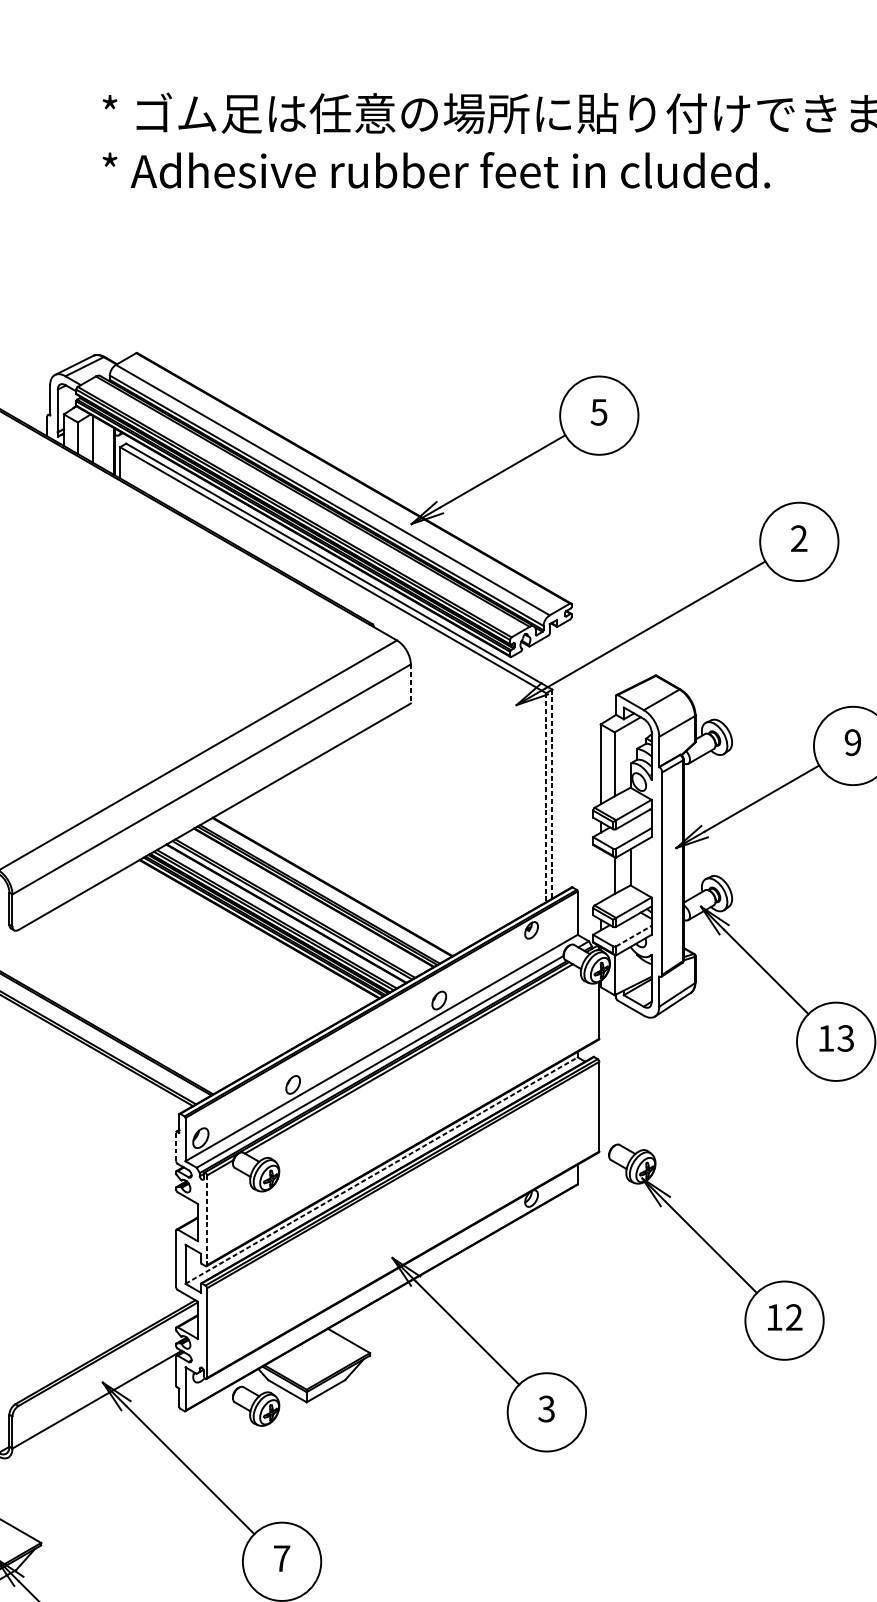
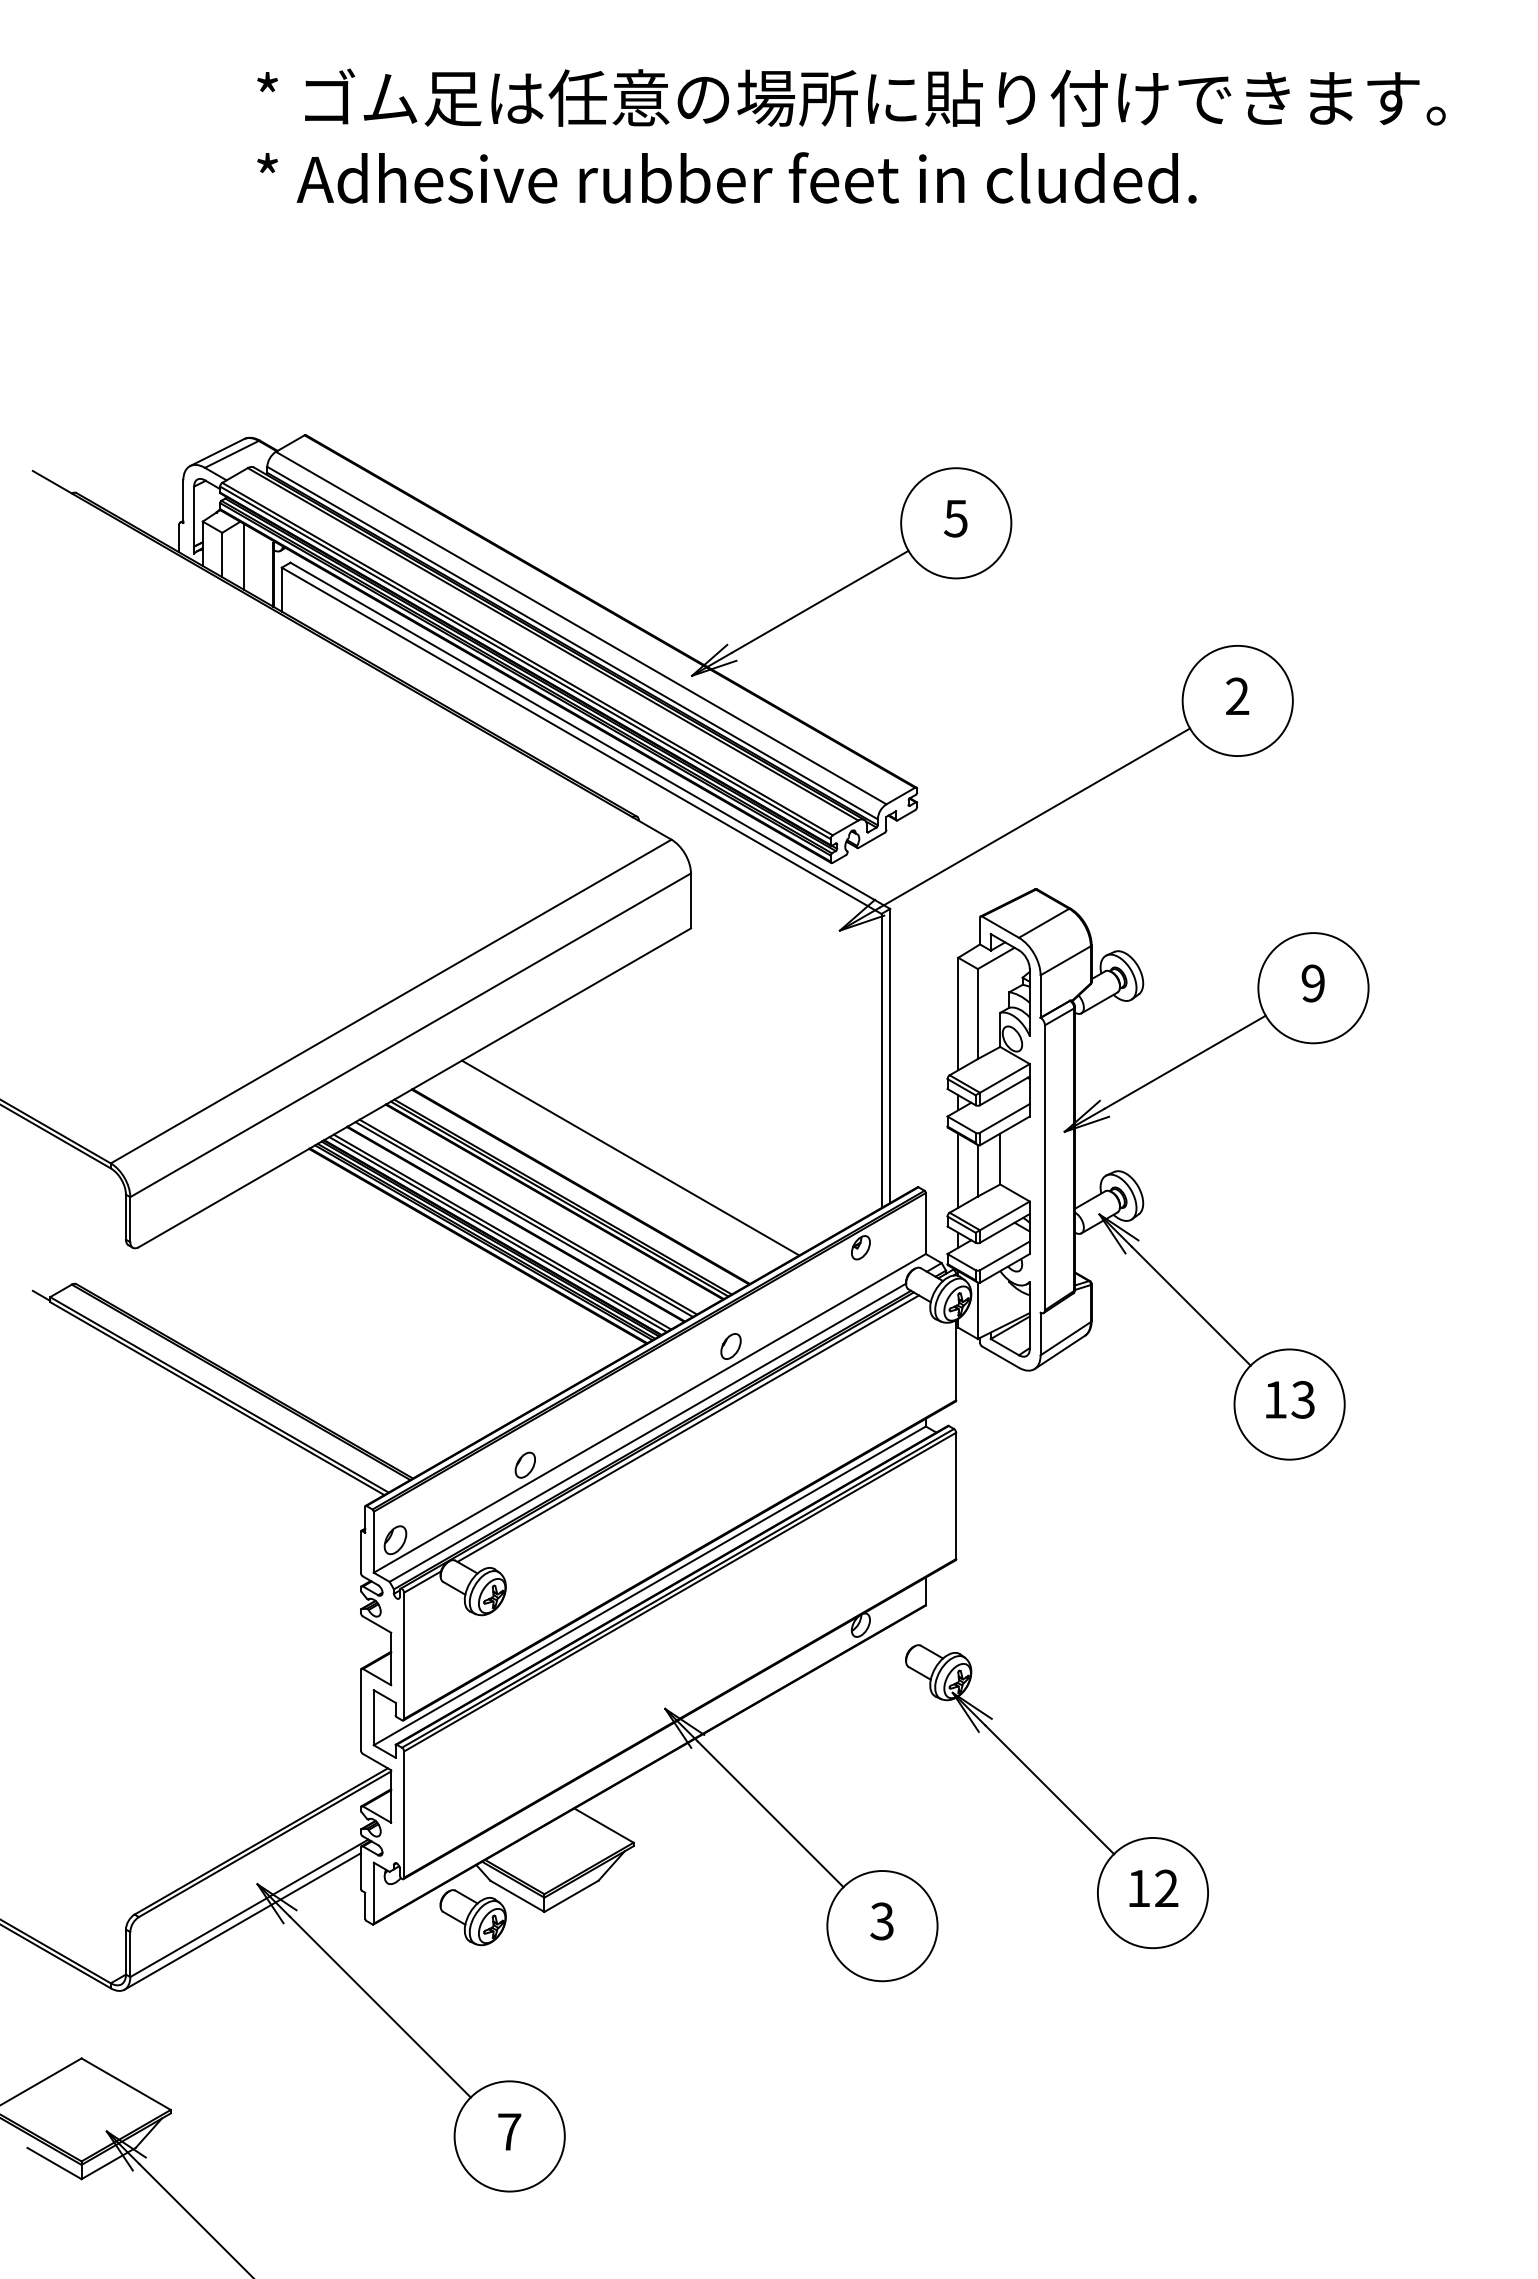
line: (411, 684) -> (691, 901), dashed -> solid
line: (552, 794) -> (890, 1056), dashed -> solid
line: (546, 798) -> (881, 1061), dashed -> solid
line: (367, 866) -> (630, 1157), added
line: (600, 875) -> (958, 1170), added
line: (633, 935) -> (1004, 1255), dashed -> solid
line: (176, 1146) -> (360, 1551), dashed -> solid
line: (381, 1170) -> (649, 1585), dashed -> solid
line: (207, 1220) -> (404, 1656), dashed -> solid
part: (716, 1252) -> (1056, 1796), moved
line: (92, 1409) -> (242, 1921), added

